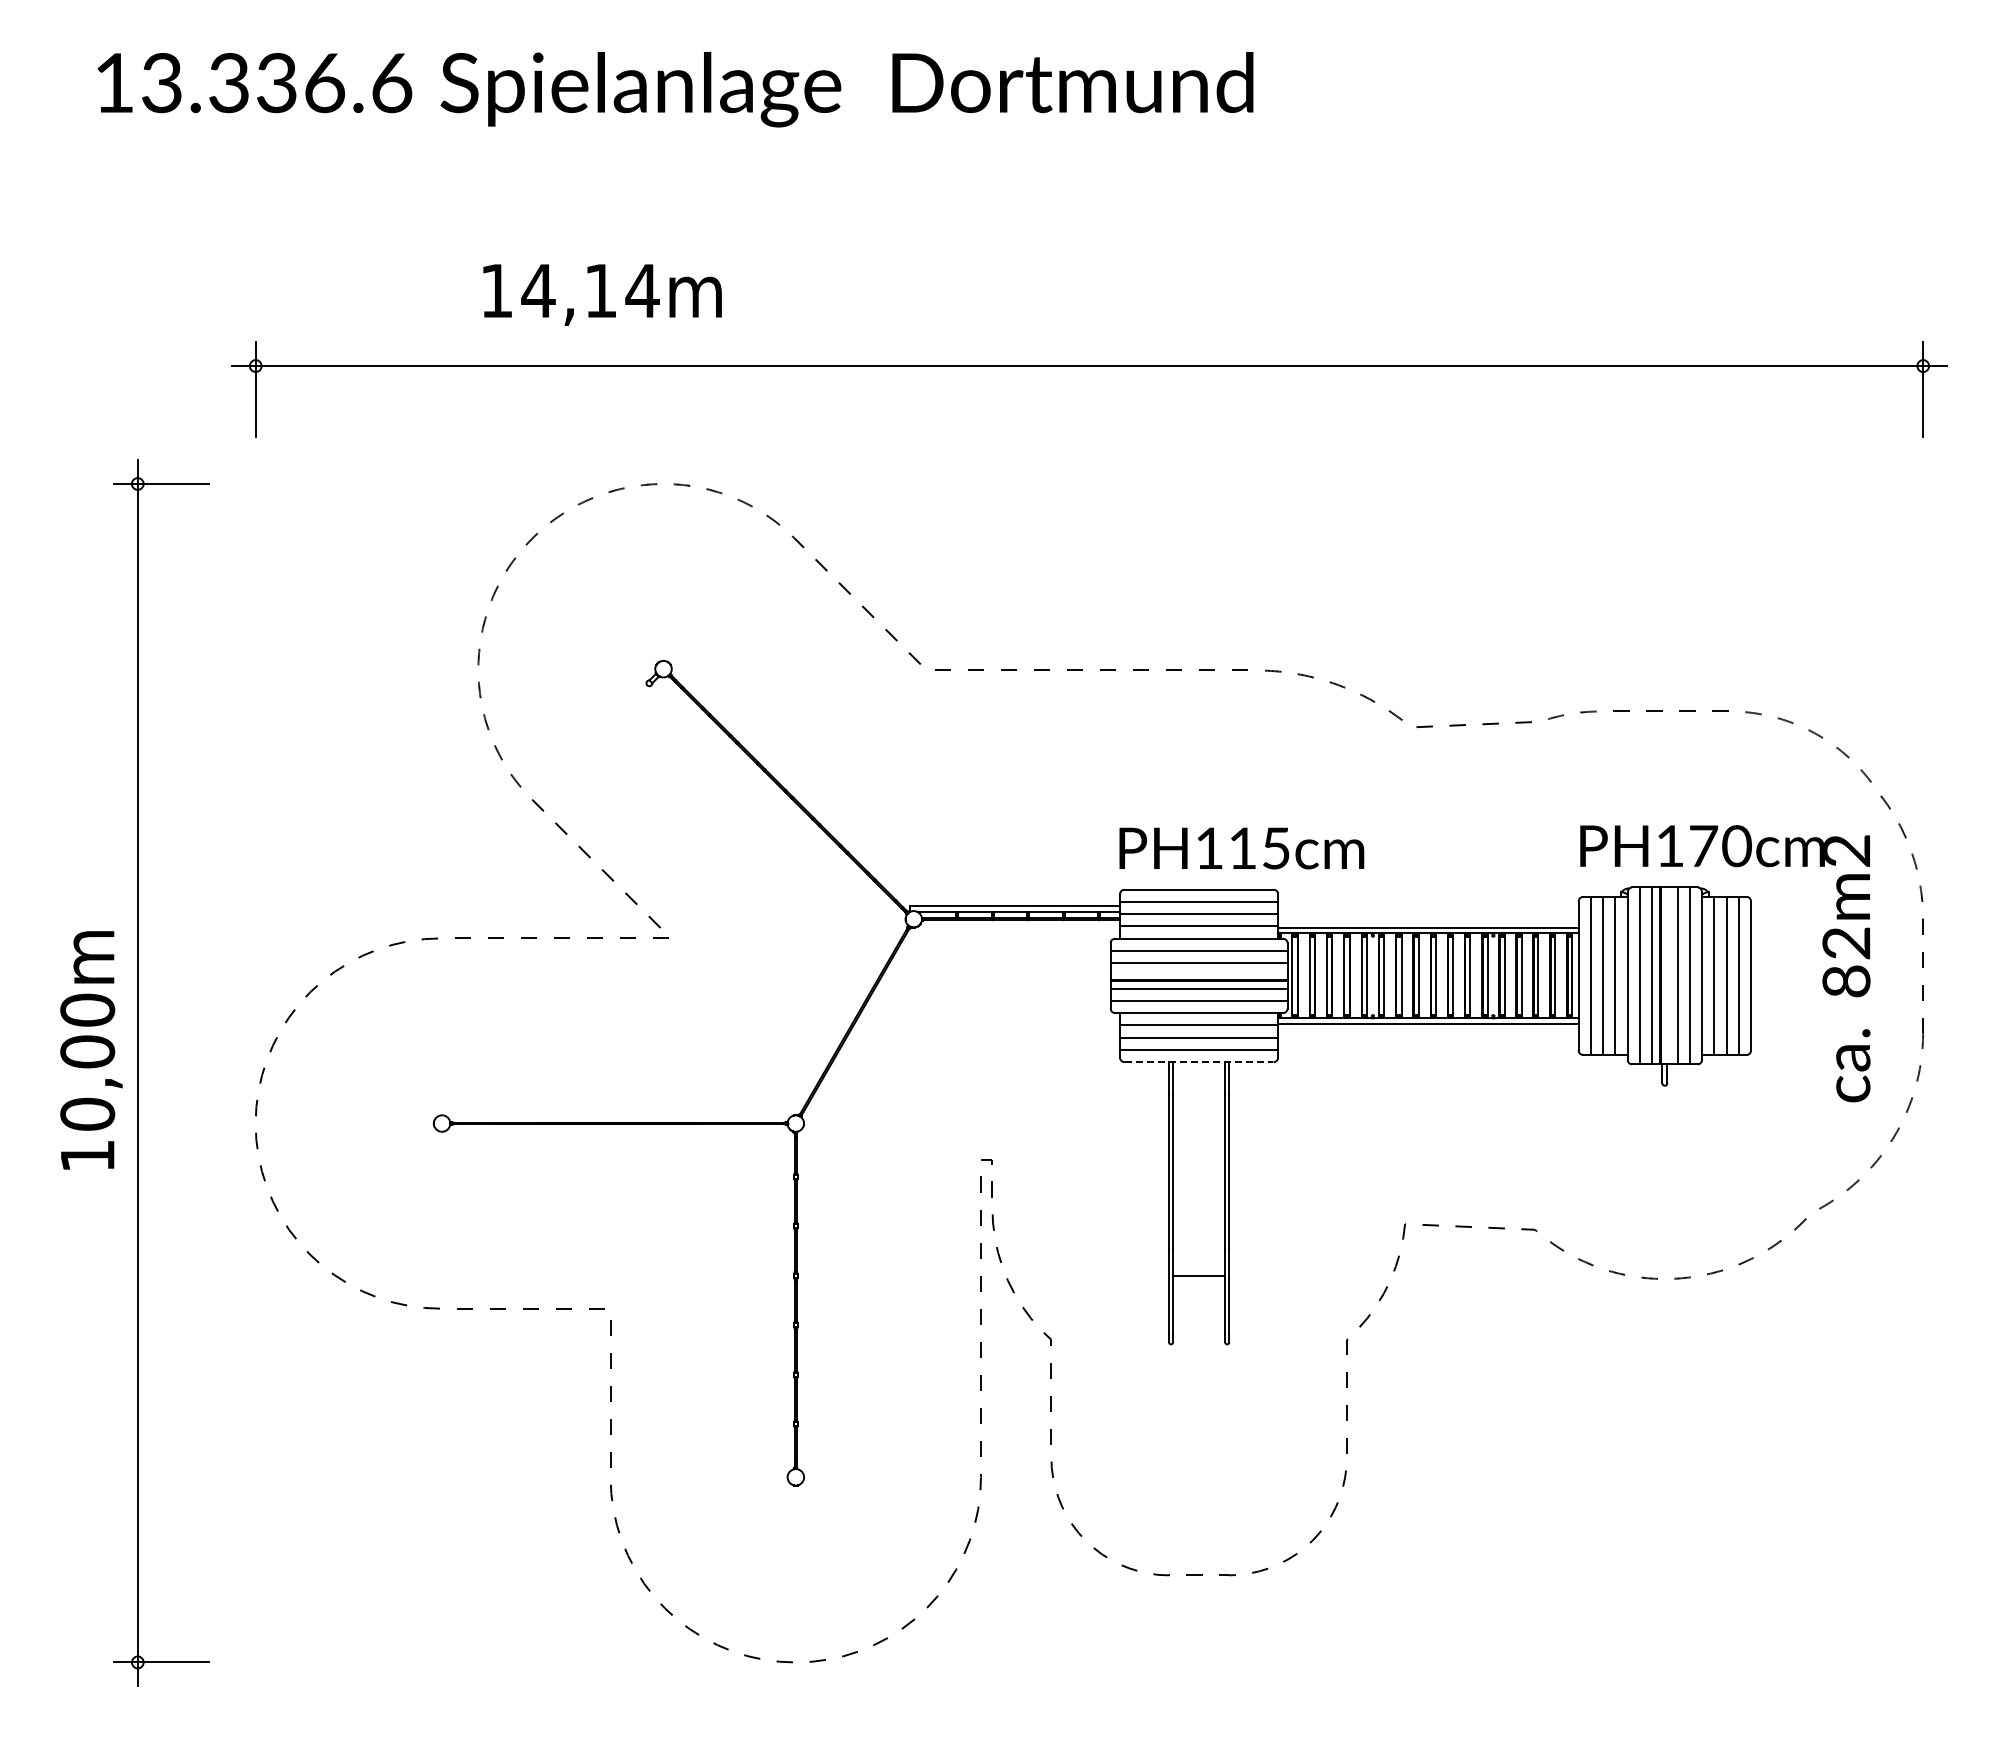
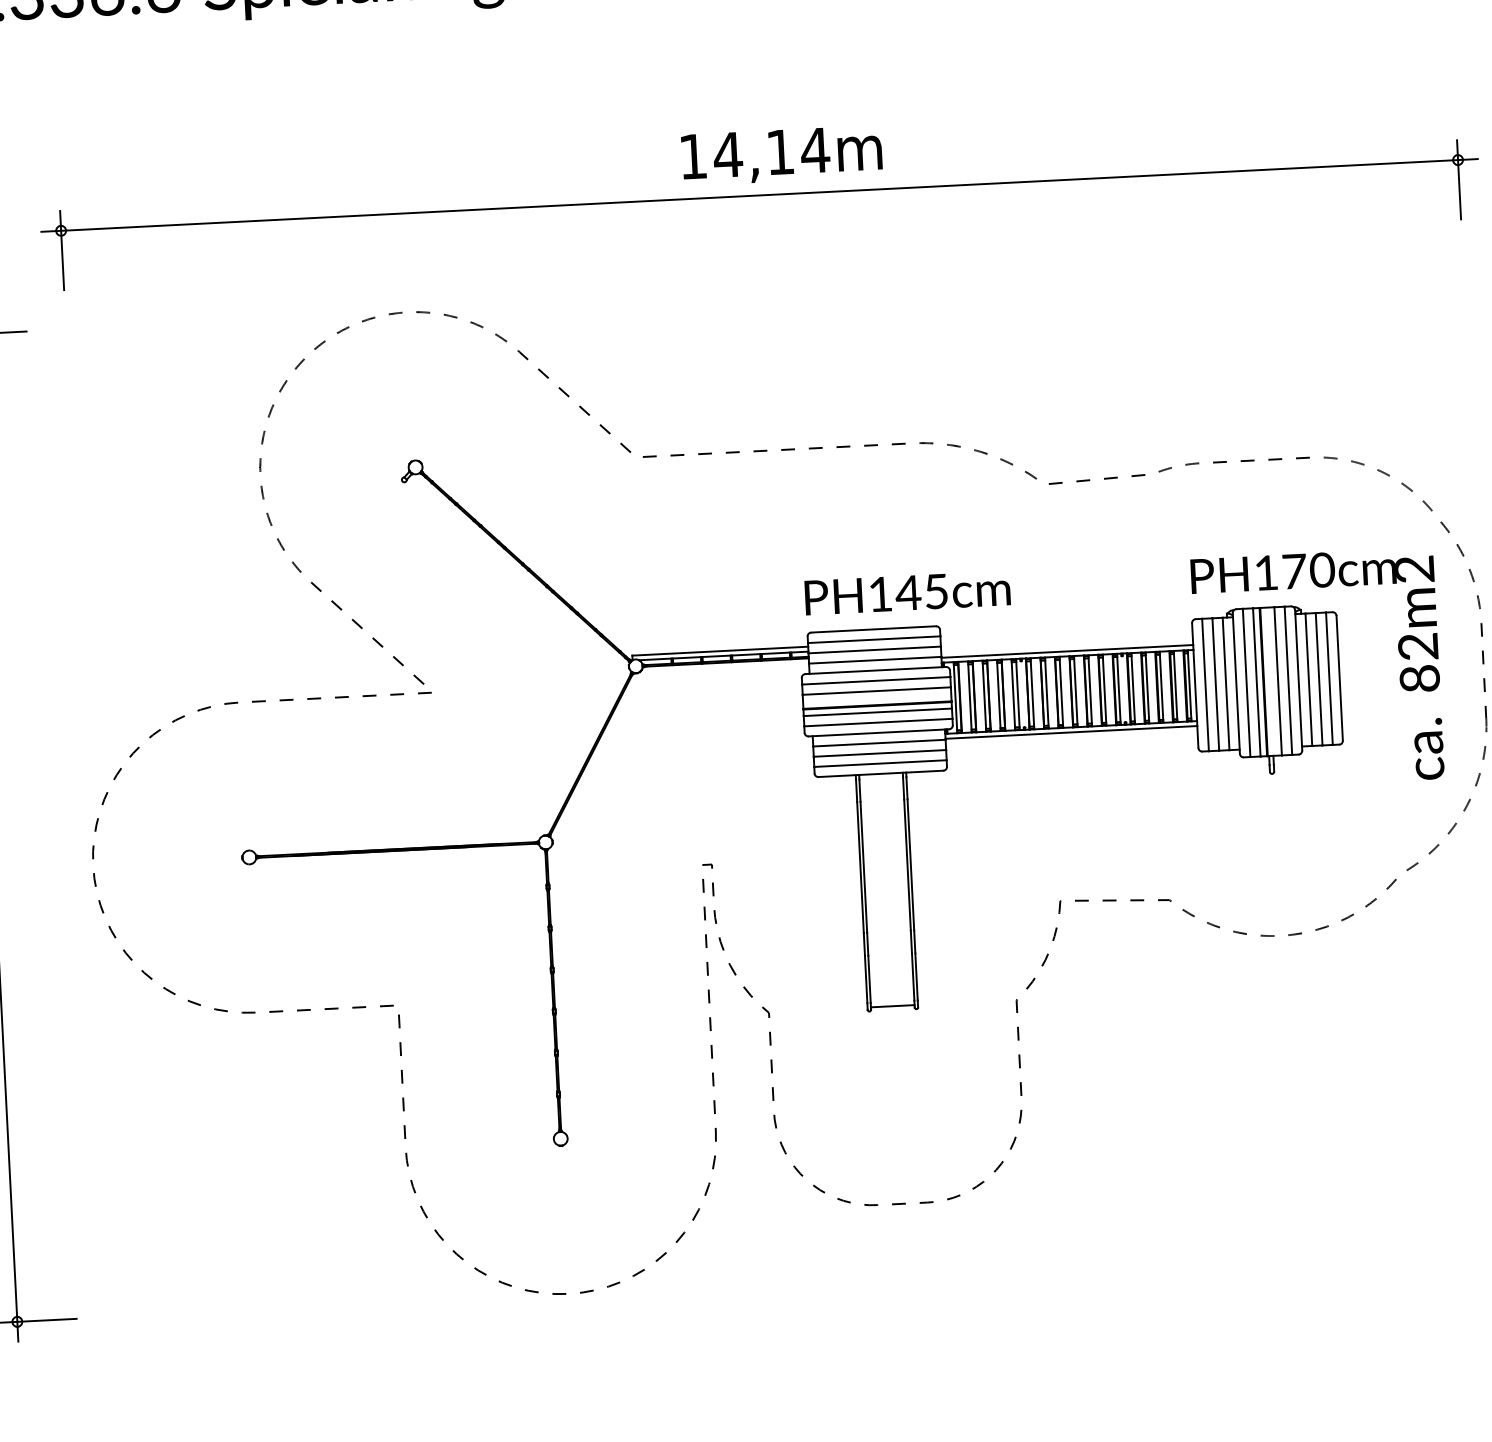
text: (602, 294) -> (781, 155), moved
text: (1242, 847) -> (908, 592), PH115cm -> PH145cm
line: (1199, 1062) -> (881, 774), dashed -> solid
line: (1199, 1276) -> (893, 1006), moved

